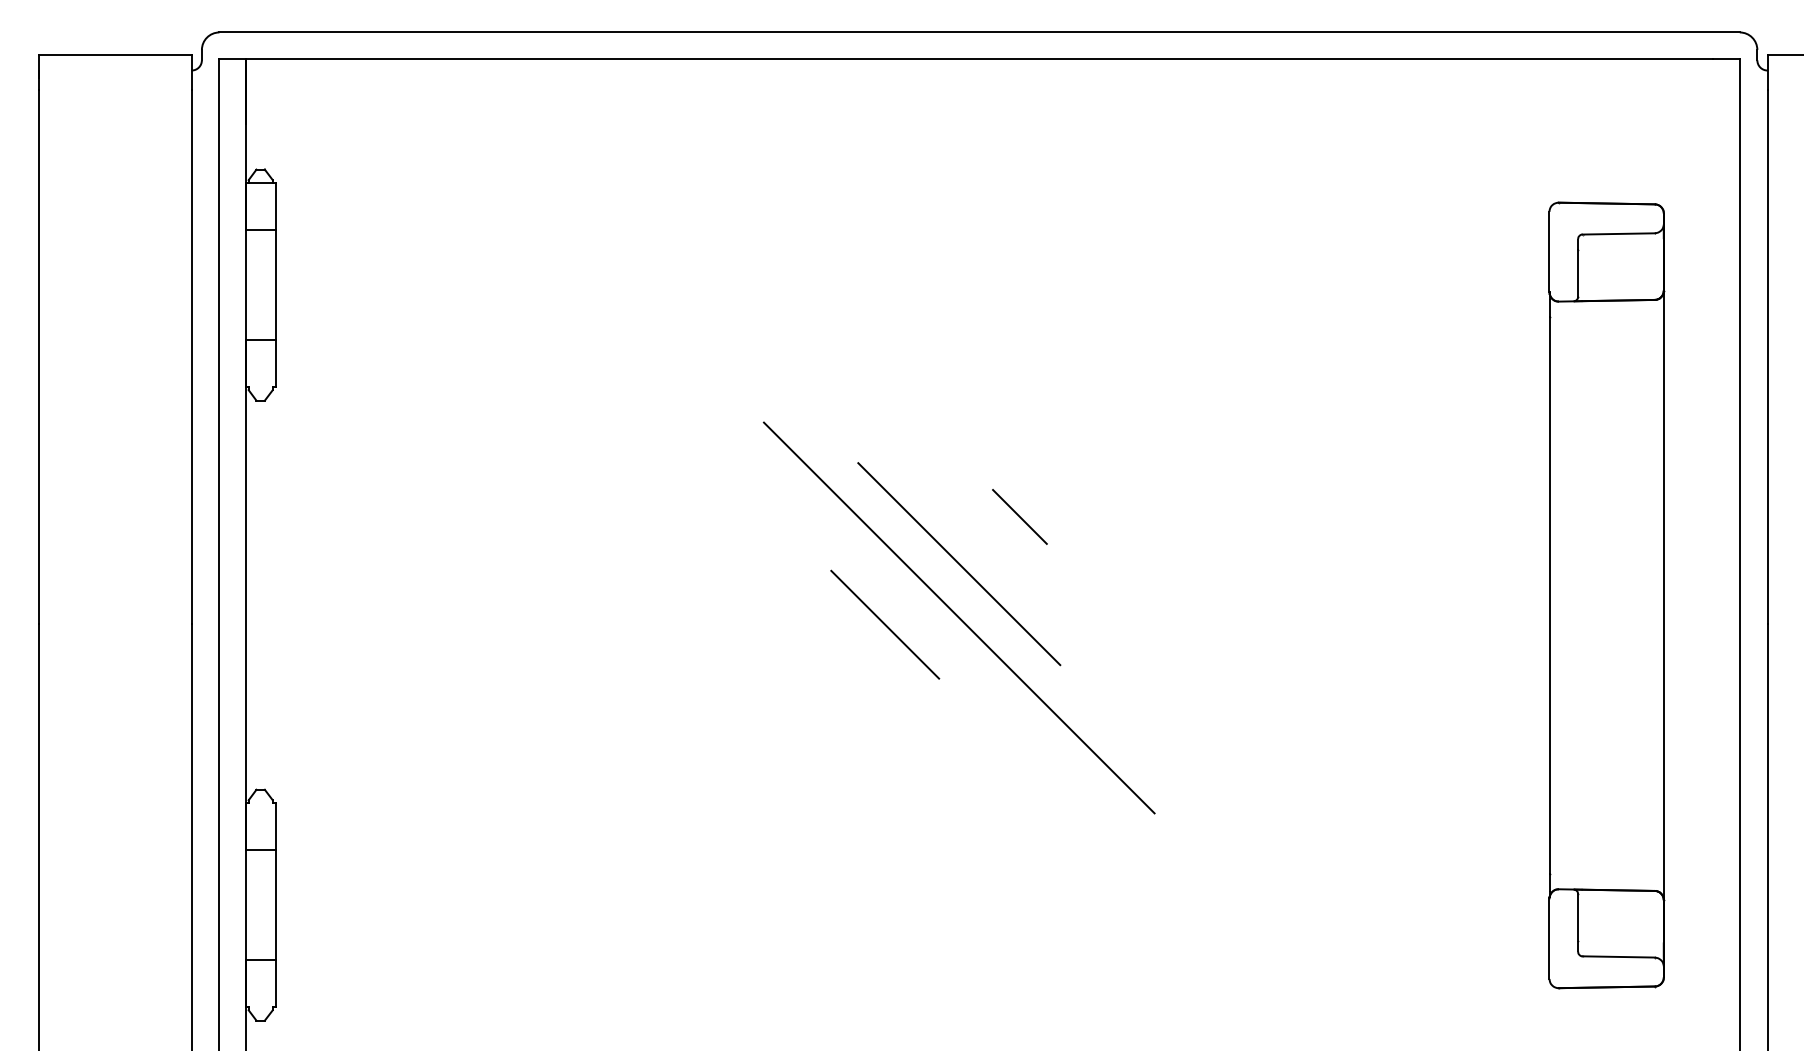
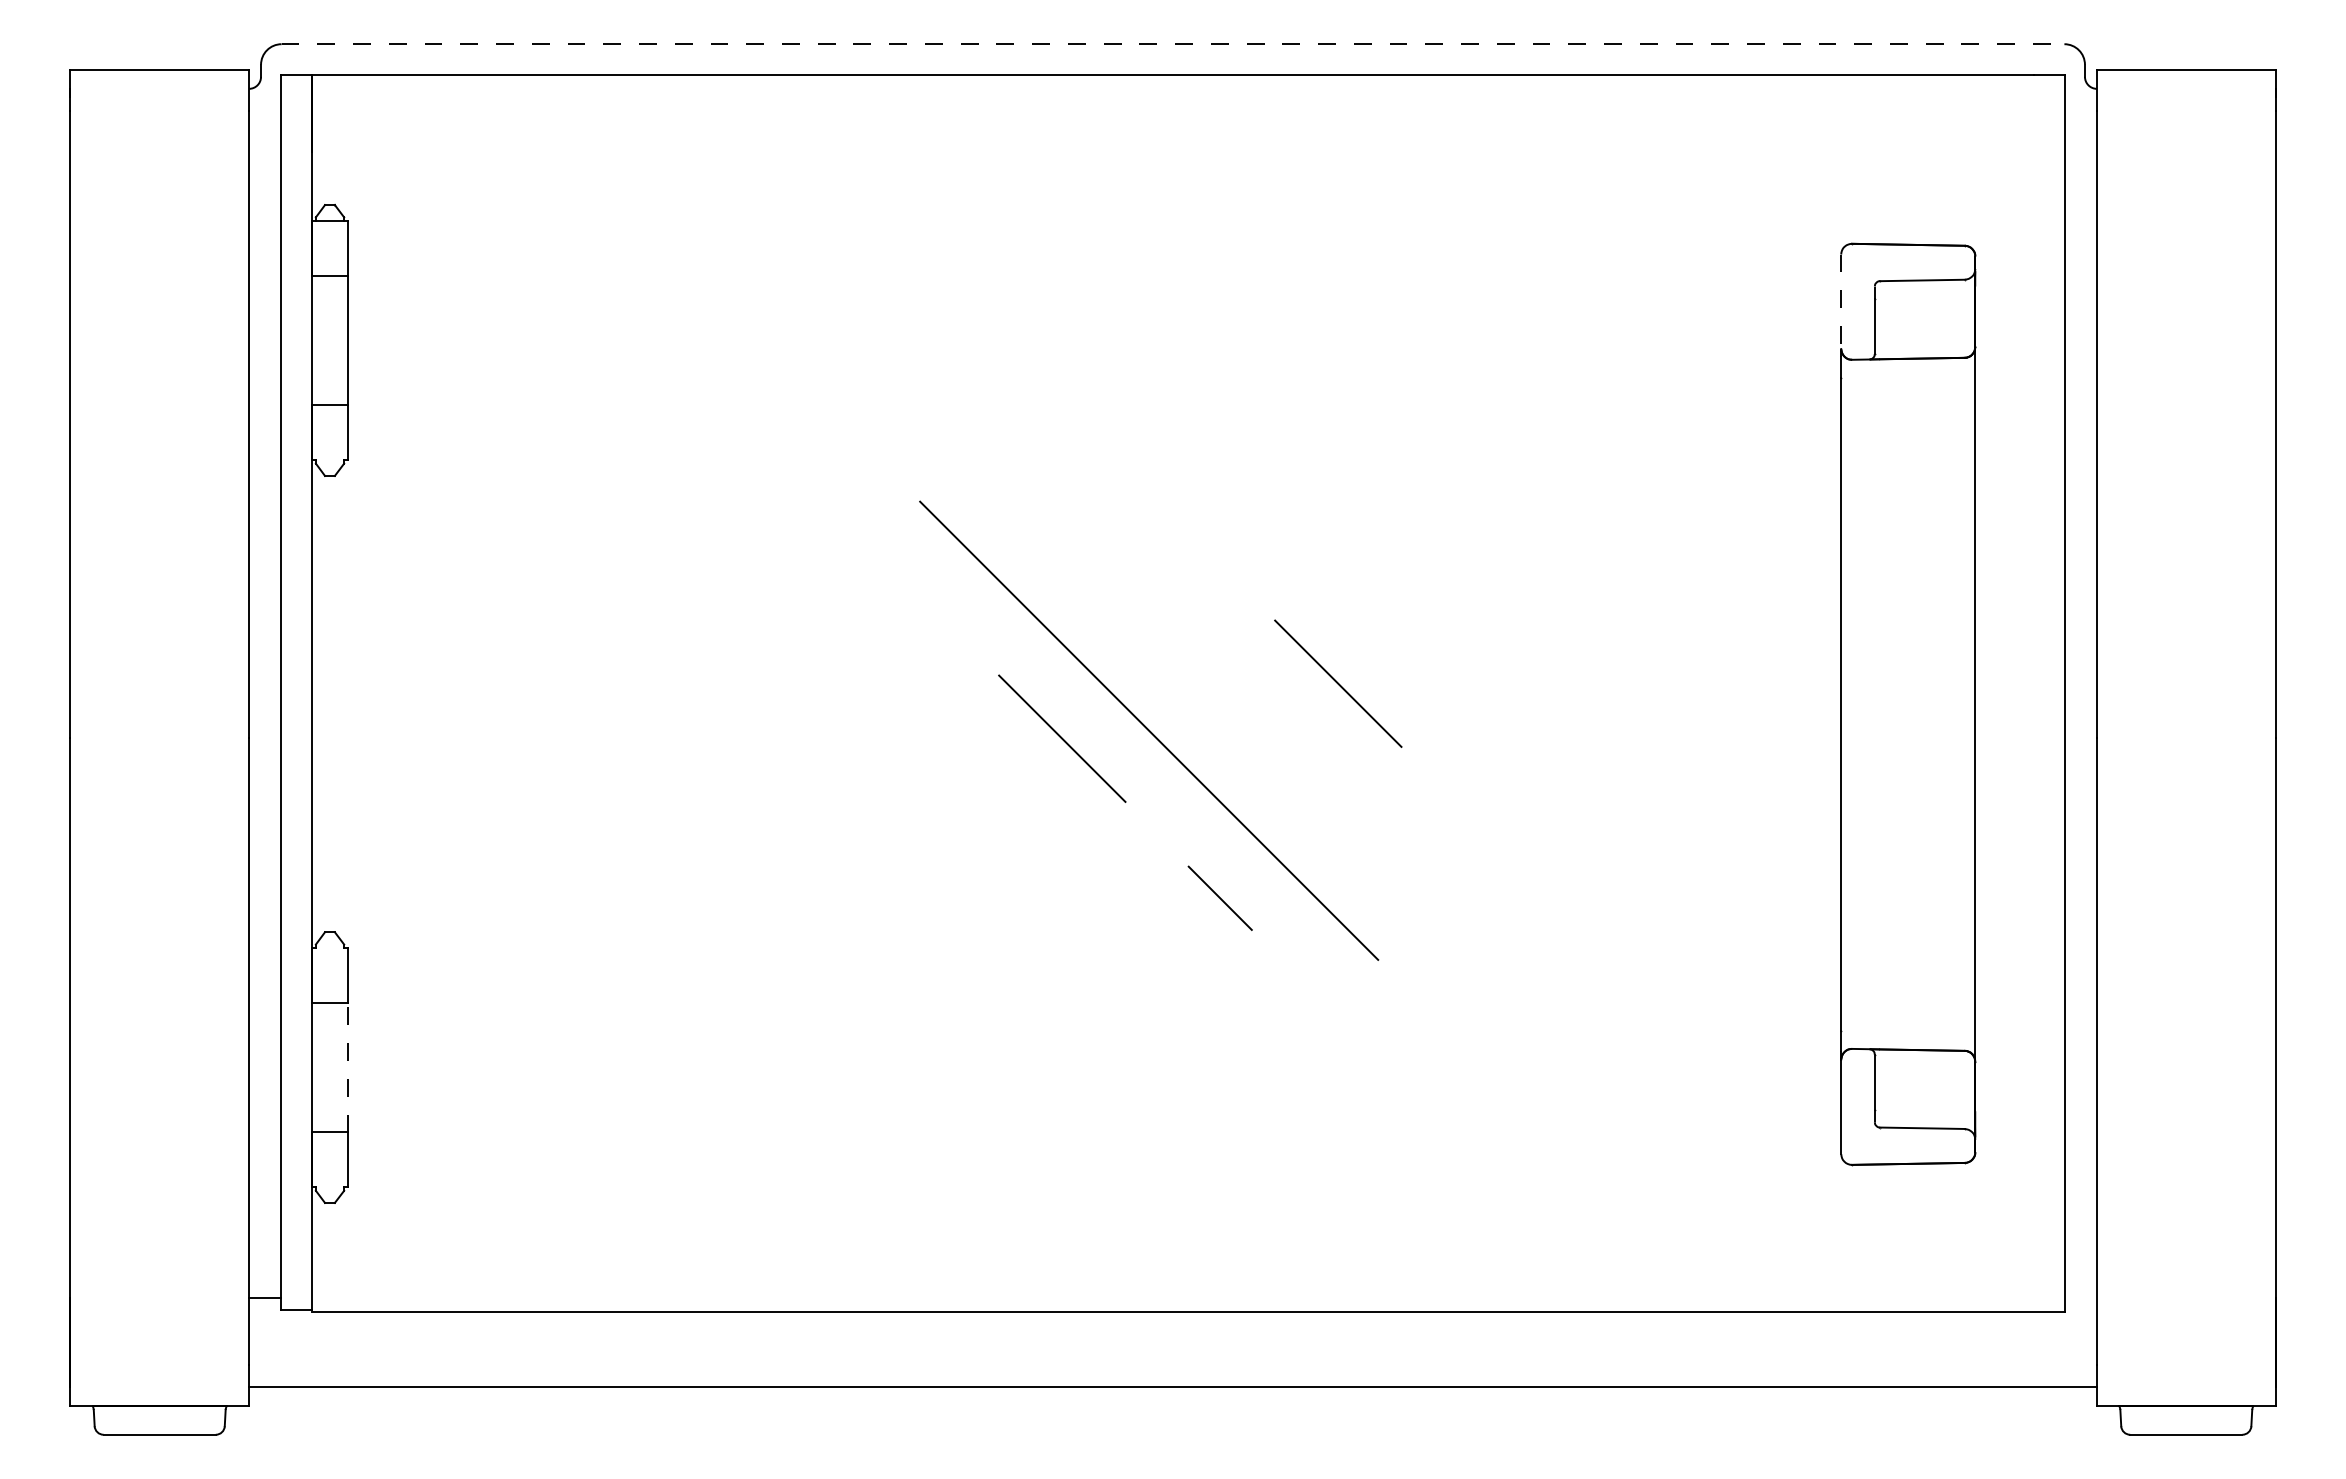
line: (980, 32) -> (1173, 44), solid -> dashed
line: (1549, 252) -> (1841, 302), solid -> dashed
line: (1019, 516) -> (1219, 897), moved
line: (958, 564) -> (1148, 667), removed
line: (1120, 577) -> (1338, 683), added
line: (275, 905) -> (347, 1067), solid -> dashed

